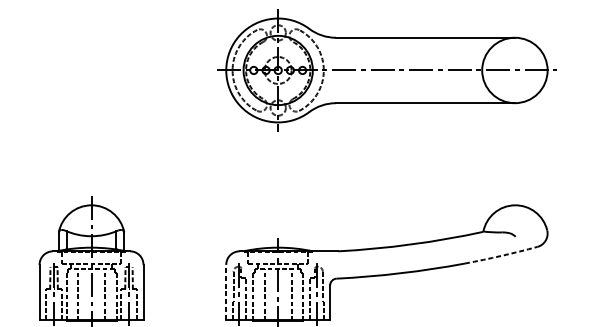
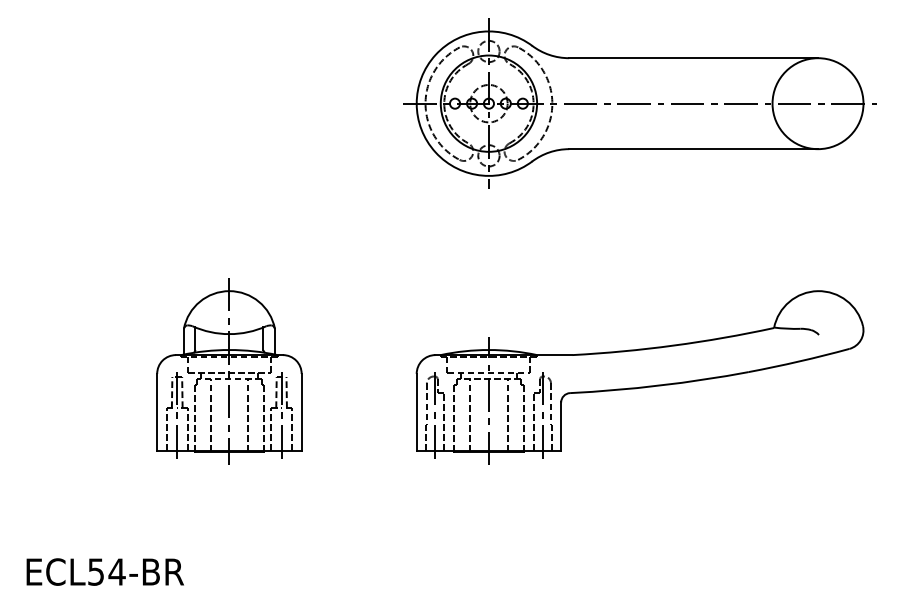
arc: (501, 255) -> (799, 361), dashed -> solid
line: (226, 291) -> (416, 411), dashed -> solid

